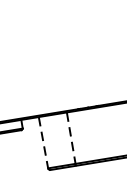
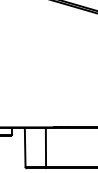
line: (70, 139) -> (45, 148), dashed -> solid
line: (44, 143) -> (25, 148), dashed -> solid

